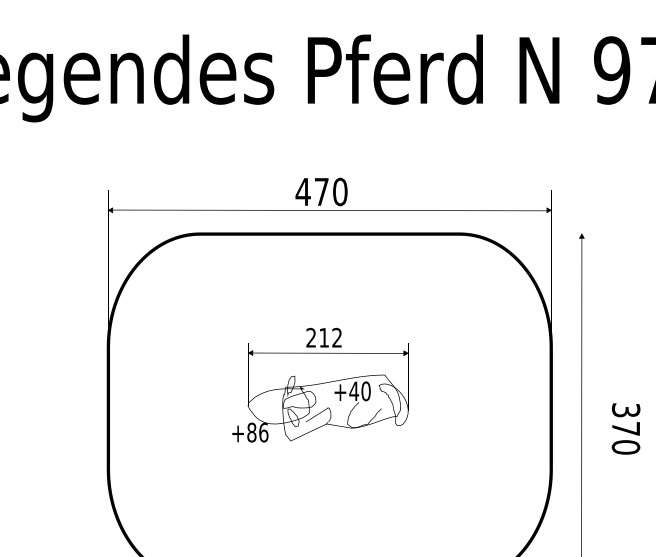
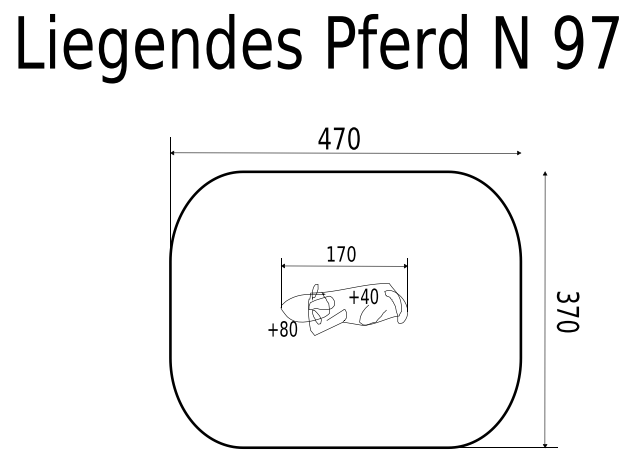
text: (324, 337) -> (341, 253), 212 -> 170
text: (625, 428) -> (567, 311), moved
text: (263, 432) -> (293, 328), +86 -> +80

